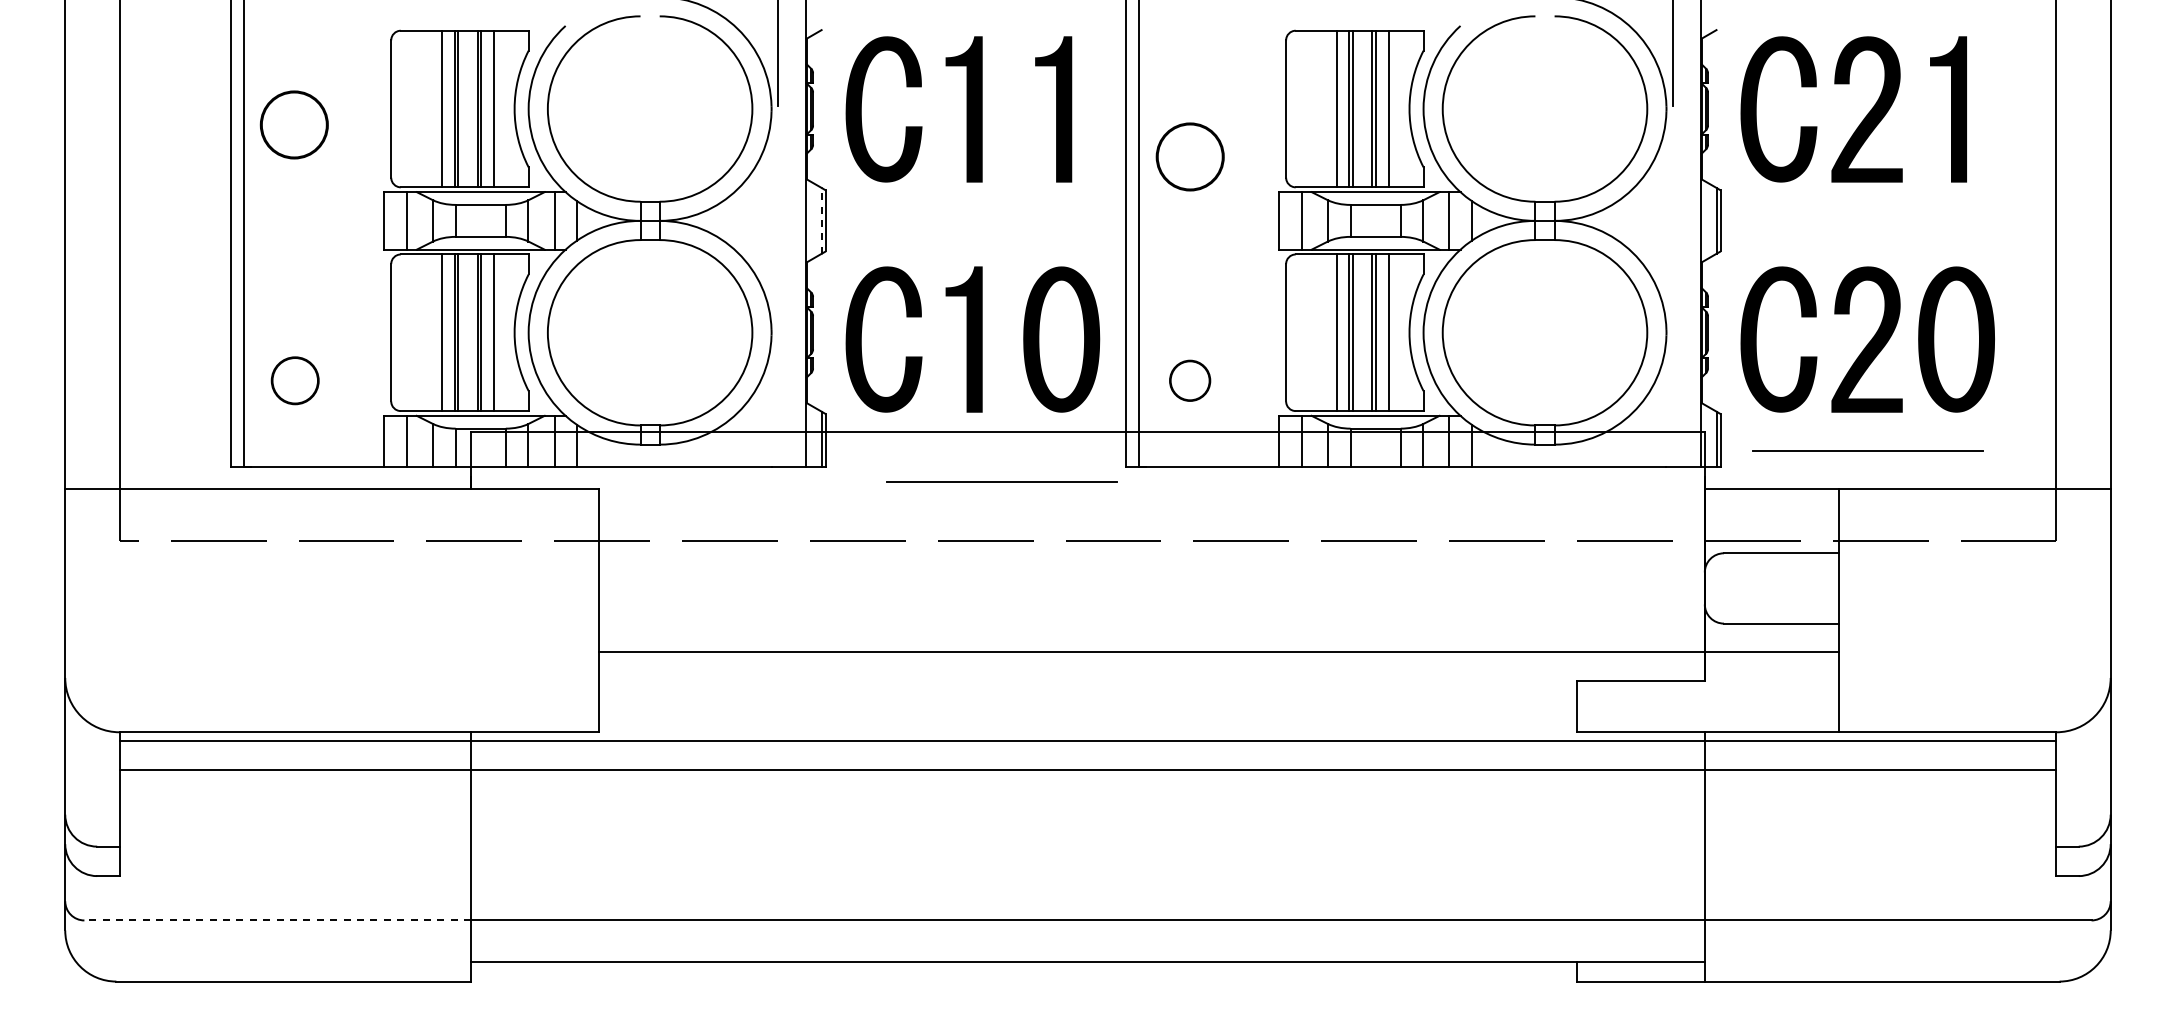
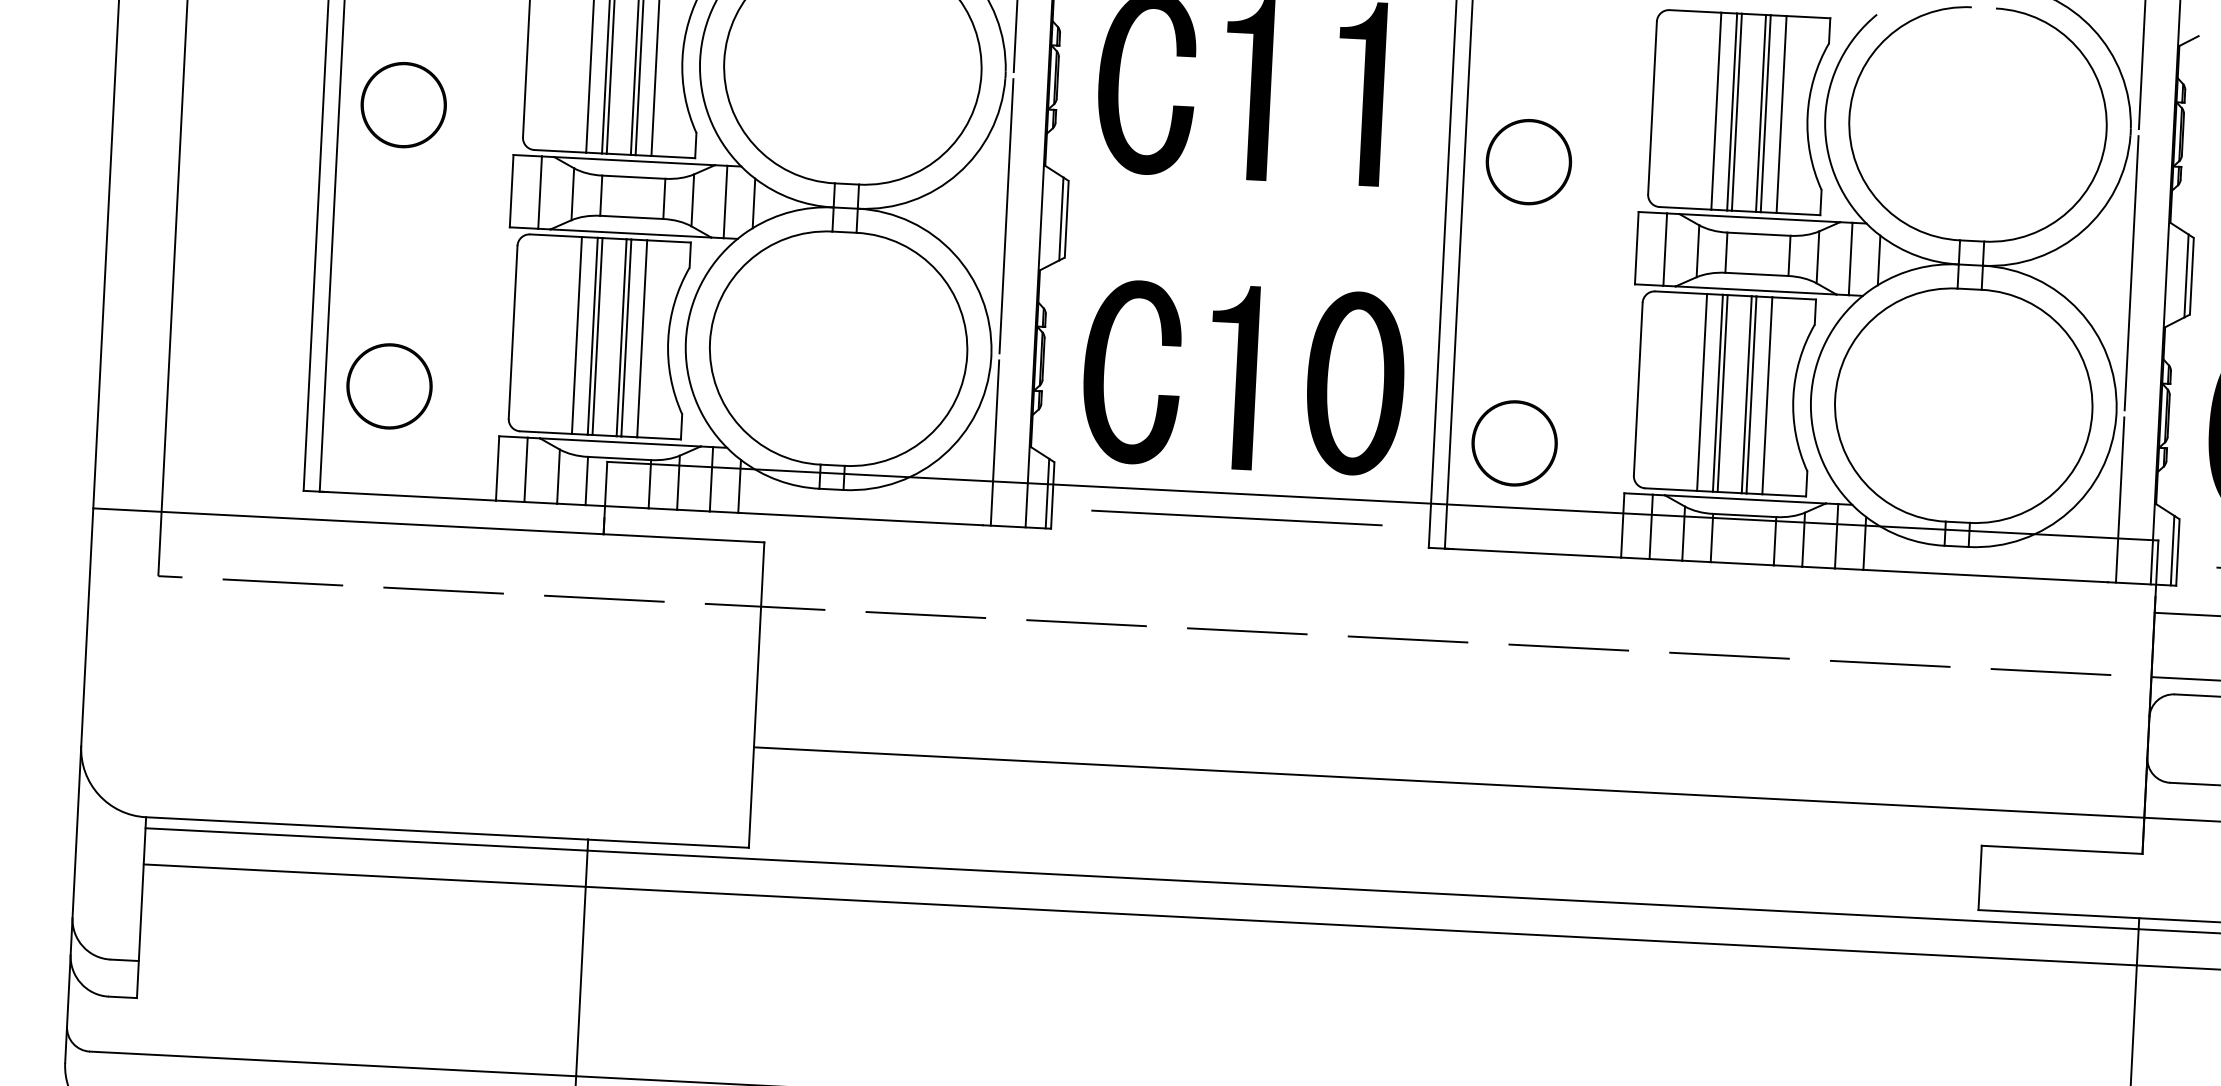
circle: (293, 124) -> (402, 104), moved
line: (777, 220) -> (1005, 215), added
line: (821, 220) -> (1061, 218), dashed -> solid
line: (1672, 220) -> (2131, 272), added
circle: (294, 380) -> (388, 386), size x1.43
circle: (1189, 380) -> (1513, 443), size x1.67
line: (777, 401) -> (994, 443), added
line: (1672, 401) -> (2119, 500), added
line: (1001, 481) -> (1236, 517), moved
line: (277, 920) -> (332, 1063), dashed -> solid

